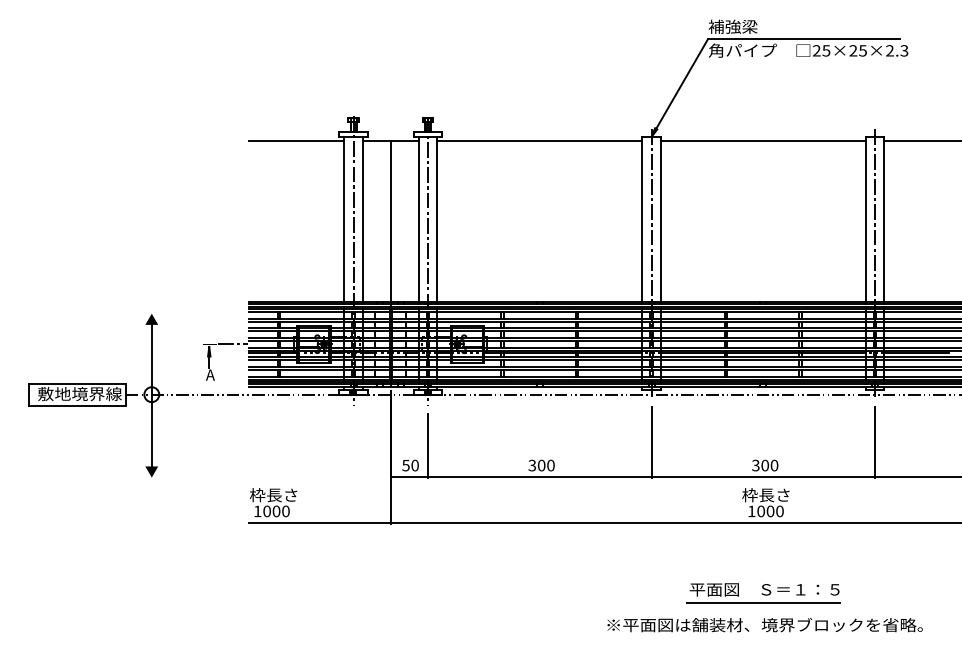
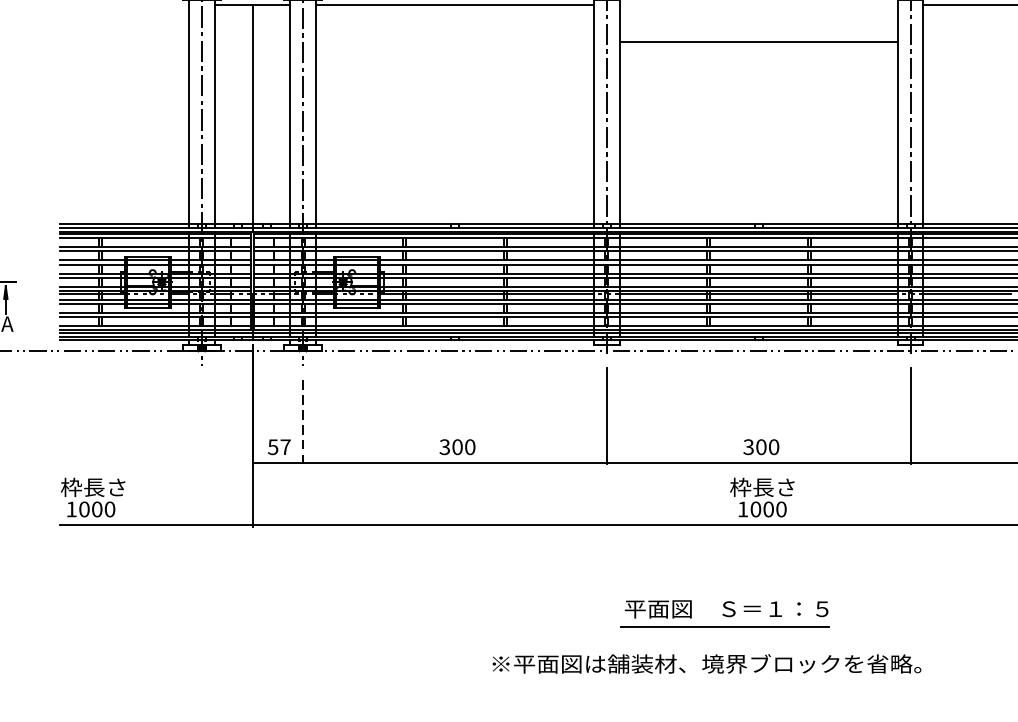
line: (296, 140) -> (124, 5), removed
line: (762, 140) -> (757, 42), moved
line: (232, 344) -> (37, 282), removed
line: (428, 446) -> (303, 421), solid -> dashed
text: (414, 465) -> (284, 447), 50 -> 57
part: (763, 593) -> (725, 614), moved
text: (764, 625) -> (706, 664), moved

